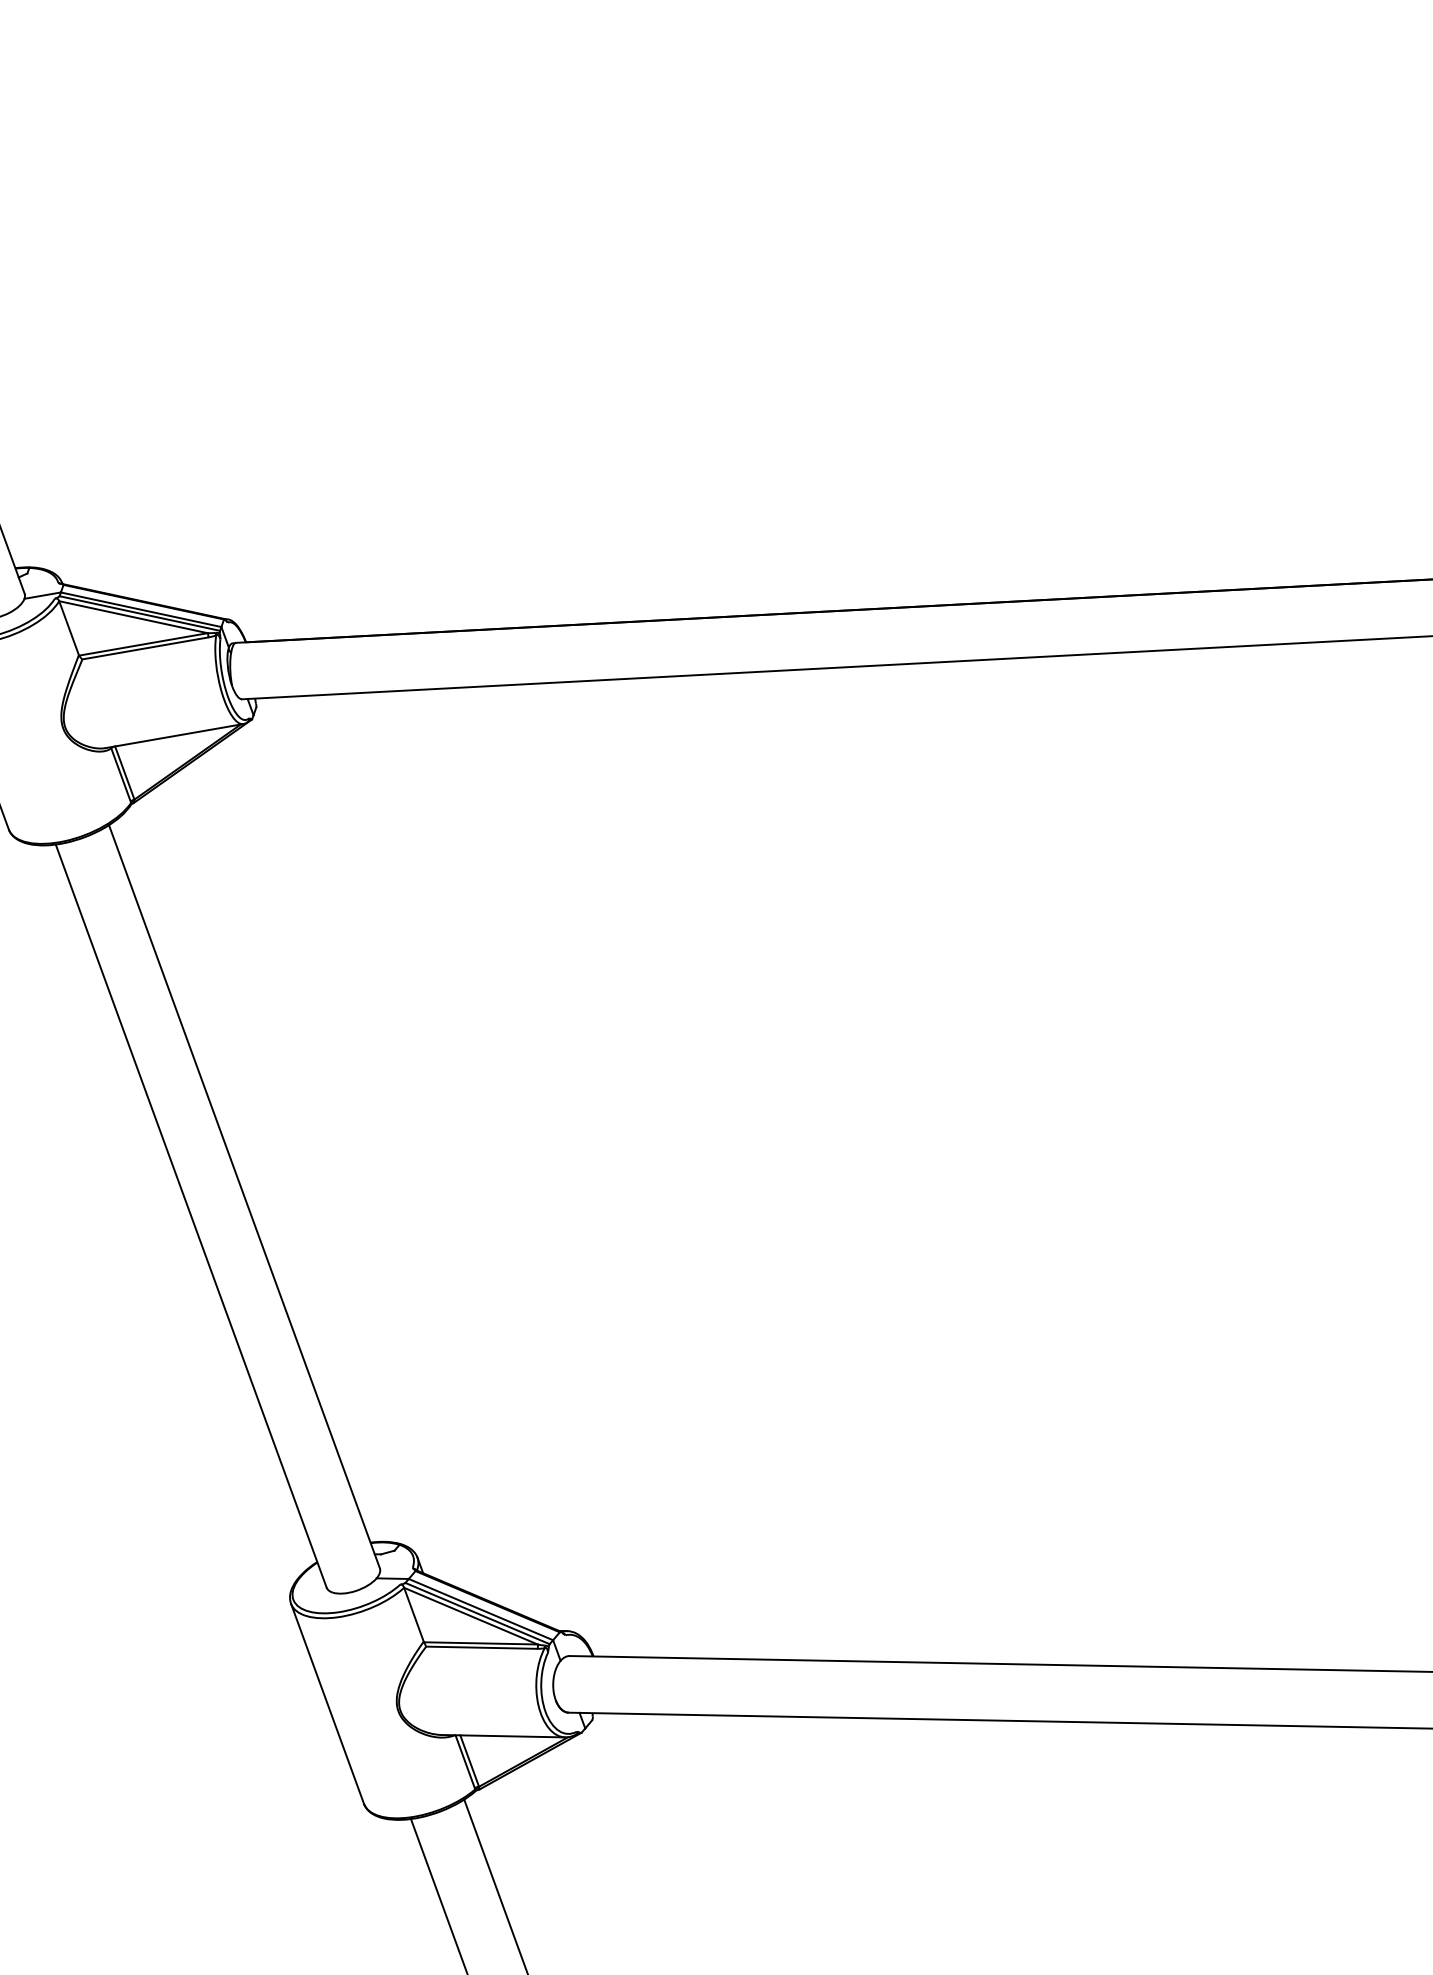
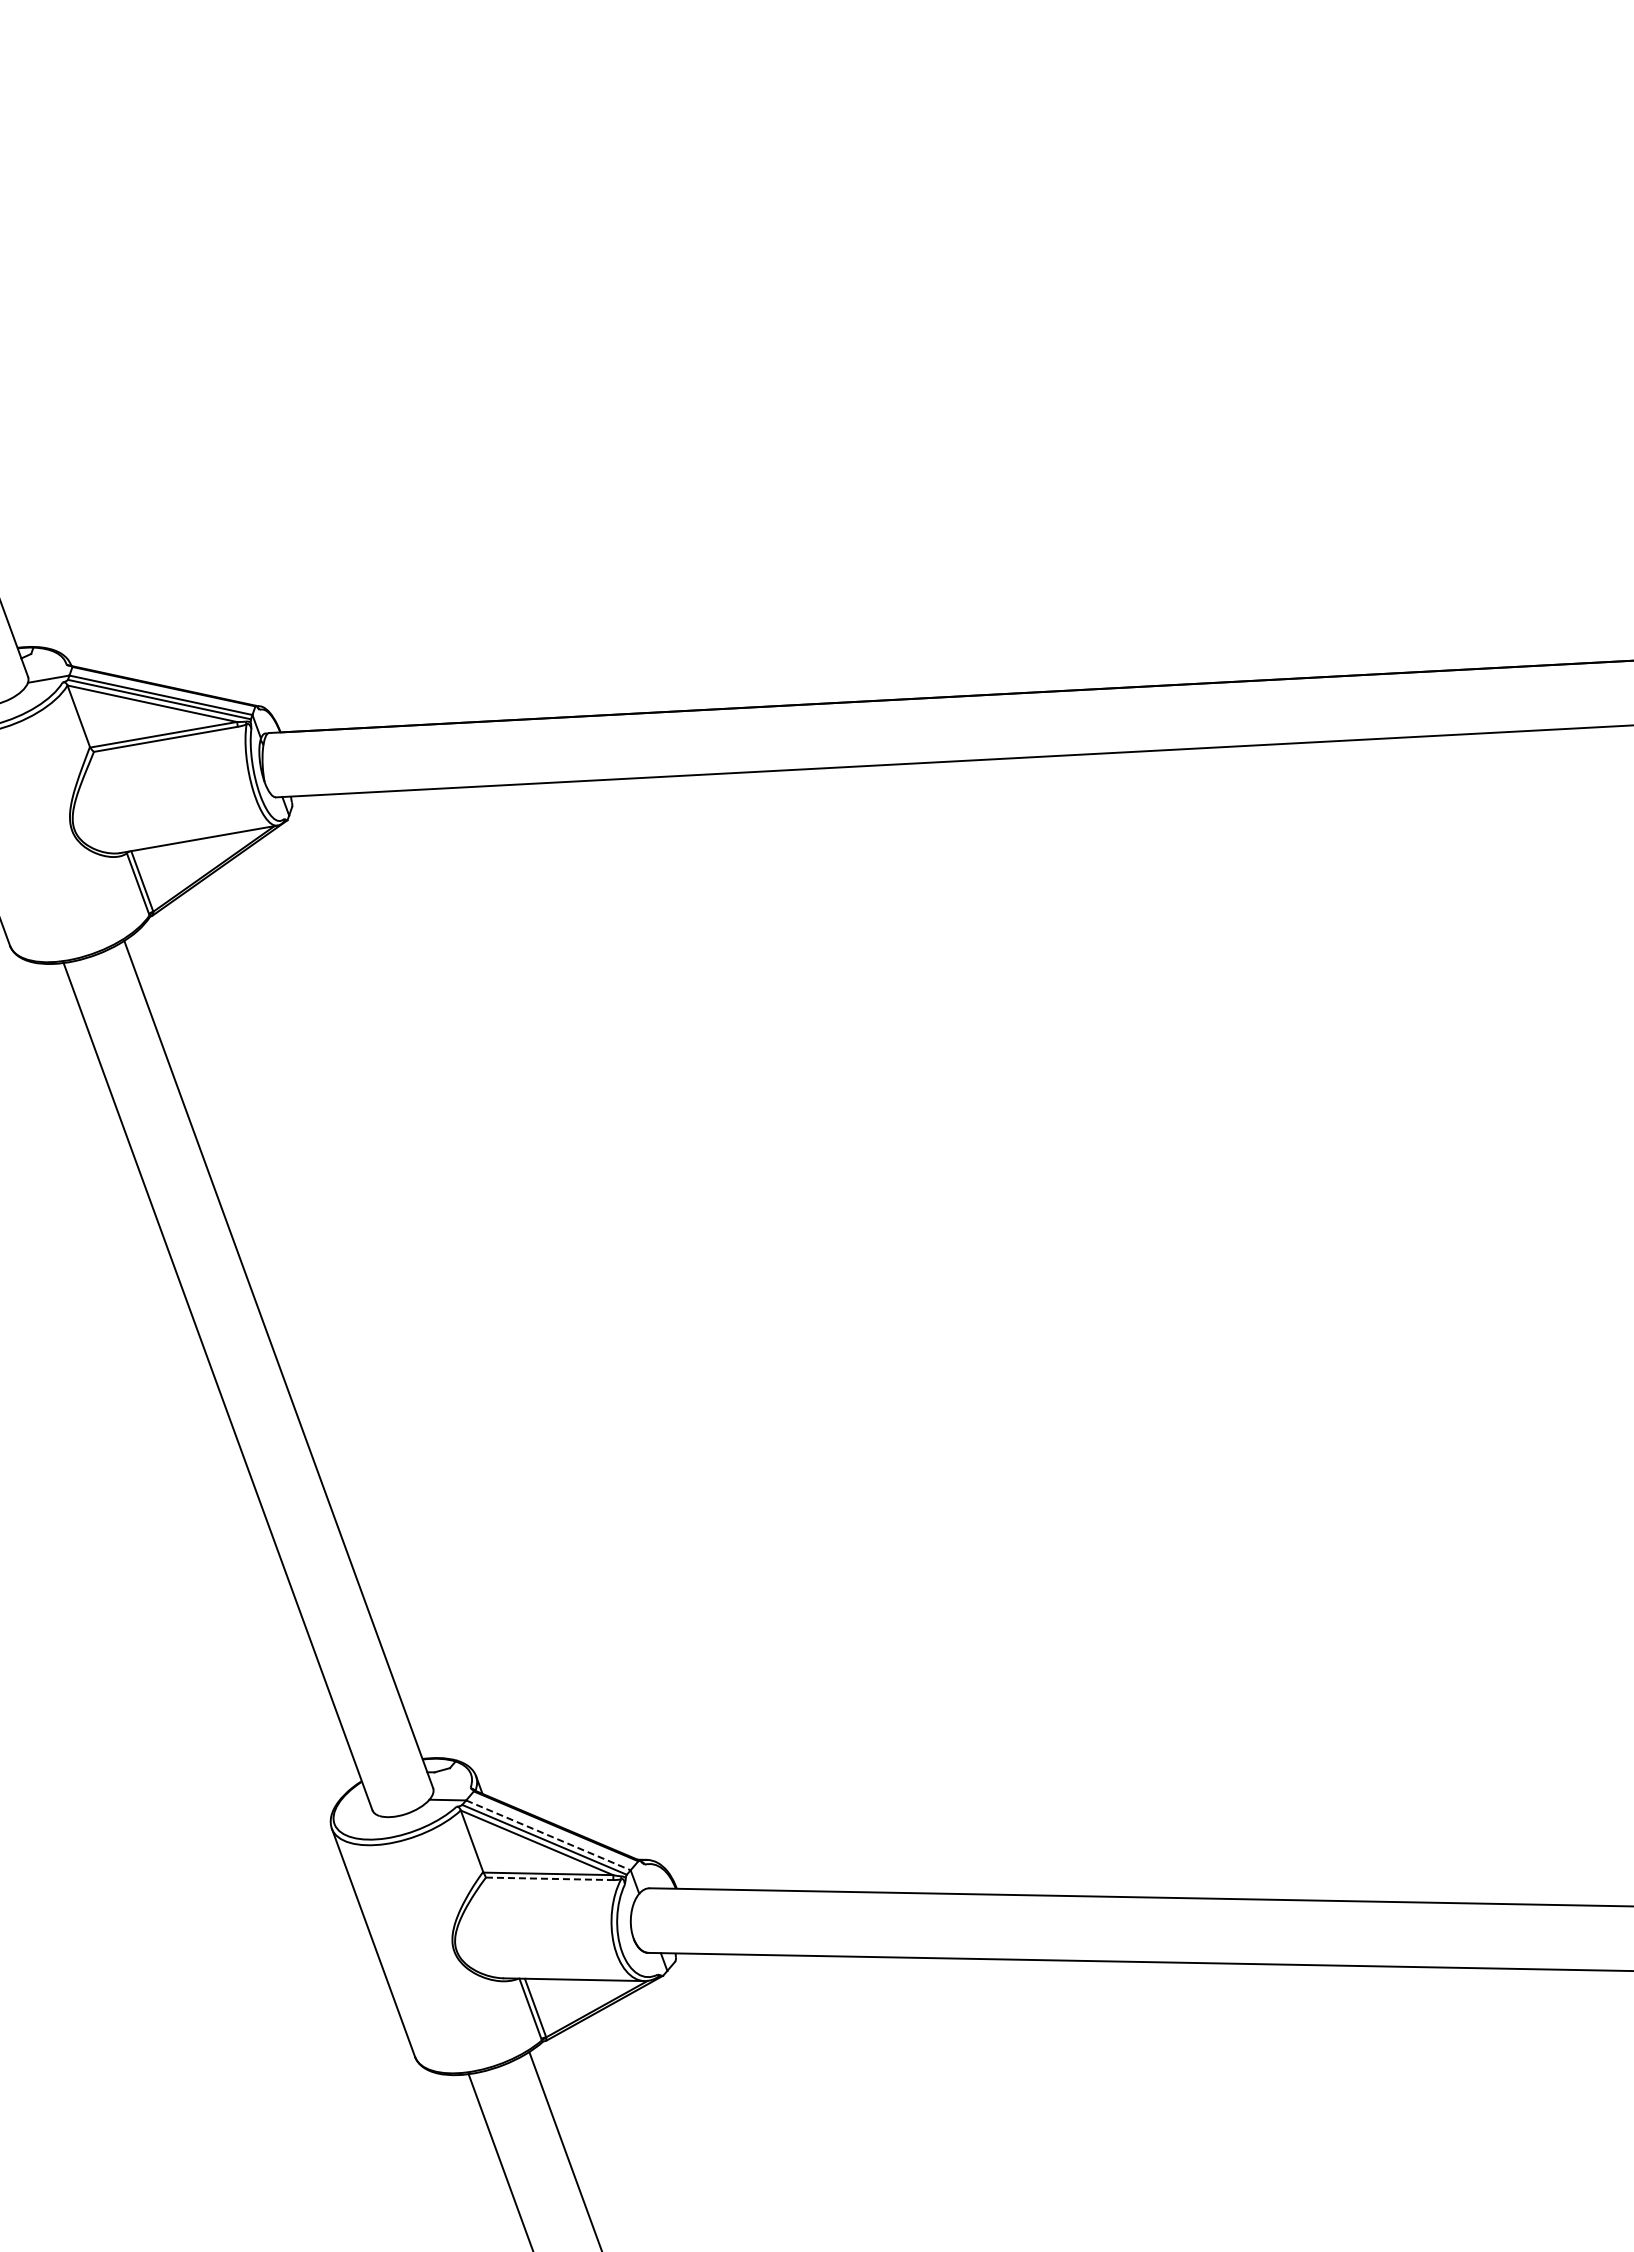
line: (481, 1609) -> (548, 1835), solid -> dashed
line: (481, 1647) -> (549, 1878), solid -> dashed

